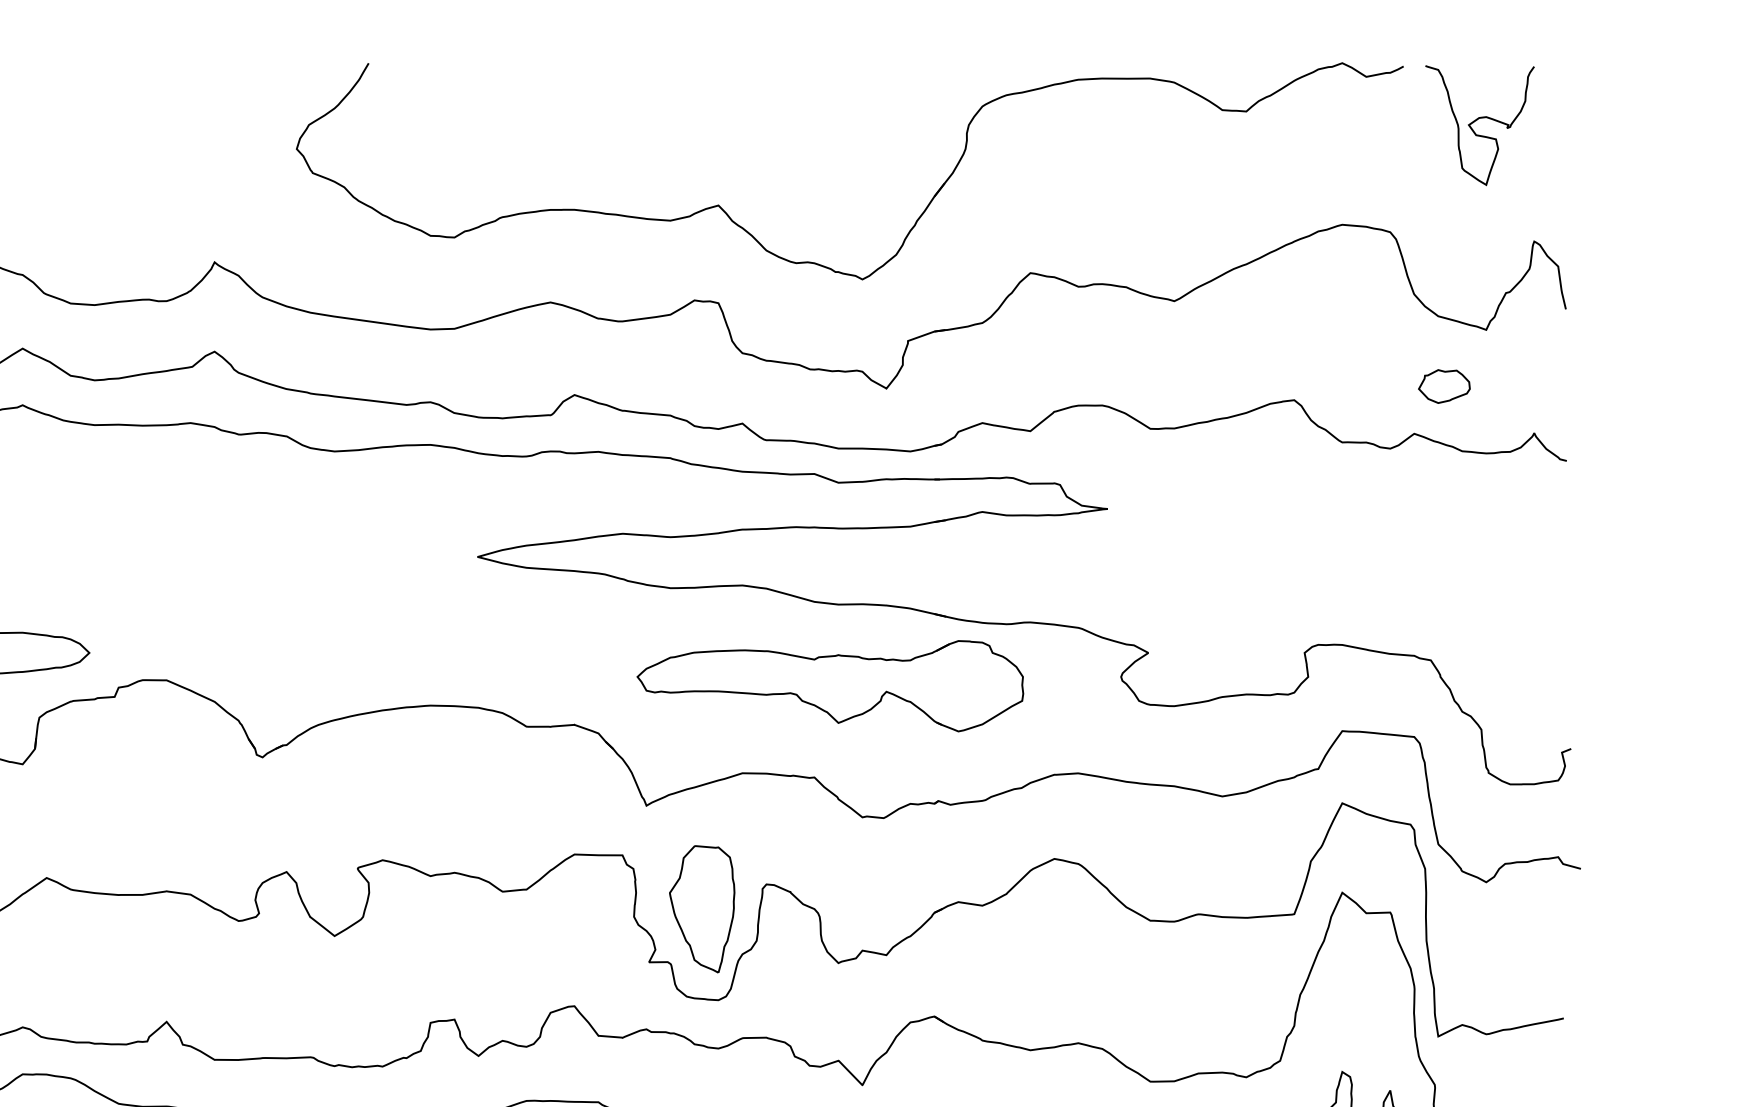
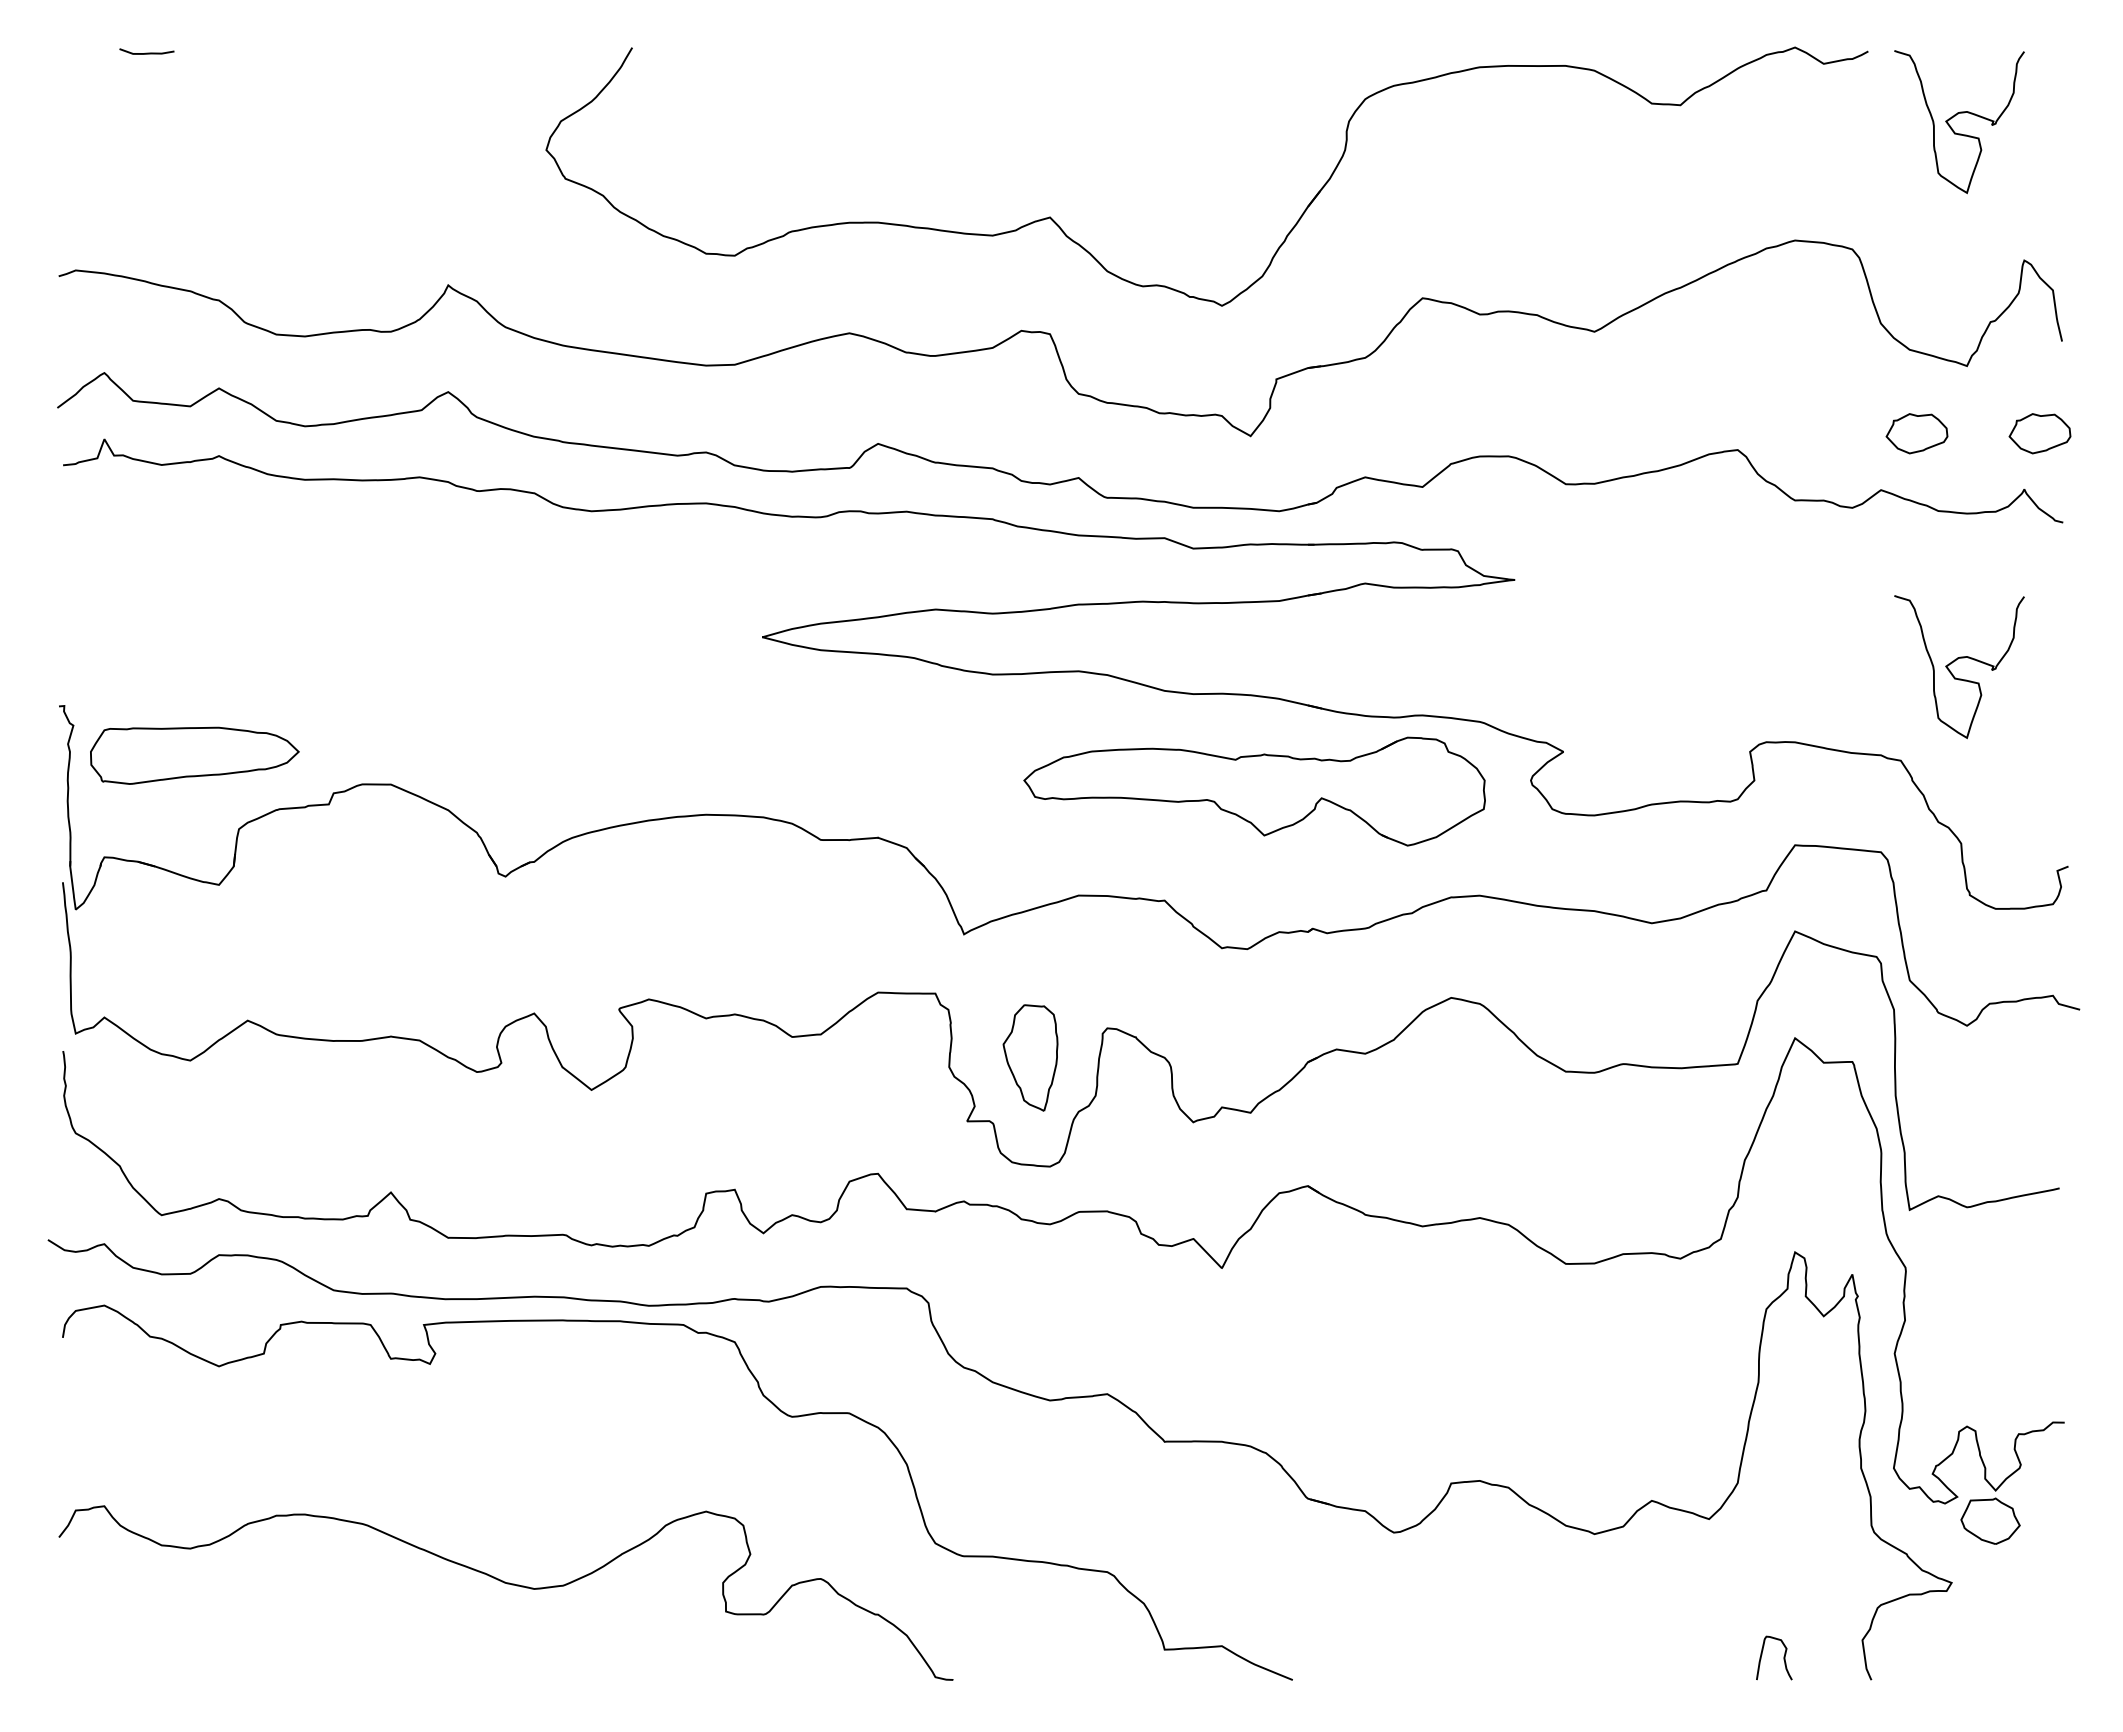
part: (1546, 386) -> (2039, 433), added
curve: (1476, 577) -> (1955, 661), added
part: (830, 686) -> (1254, 791), moved
part: (702, 908) -> (1030, 1057), size x0.7

